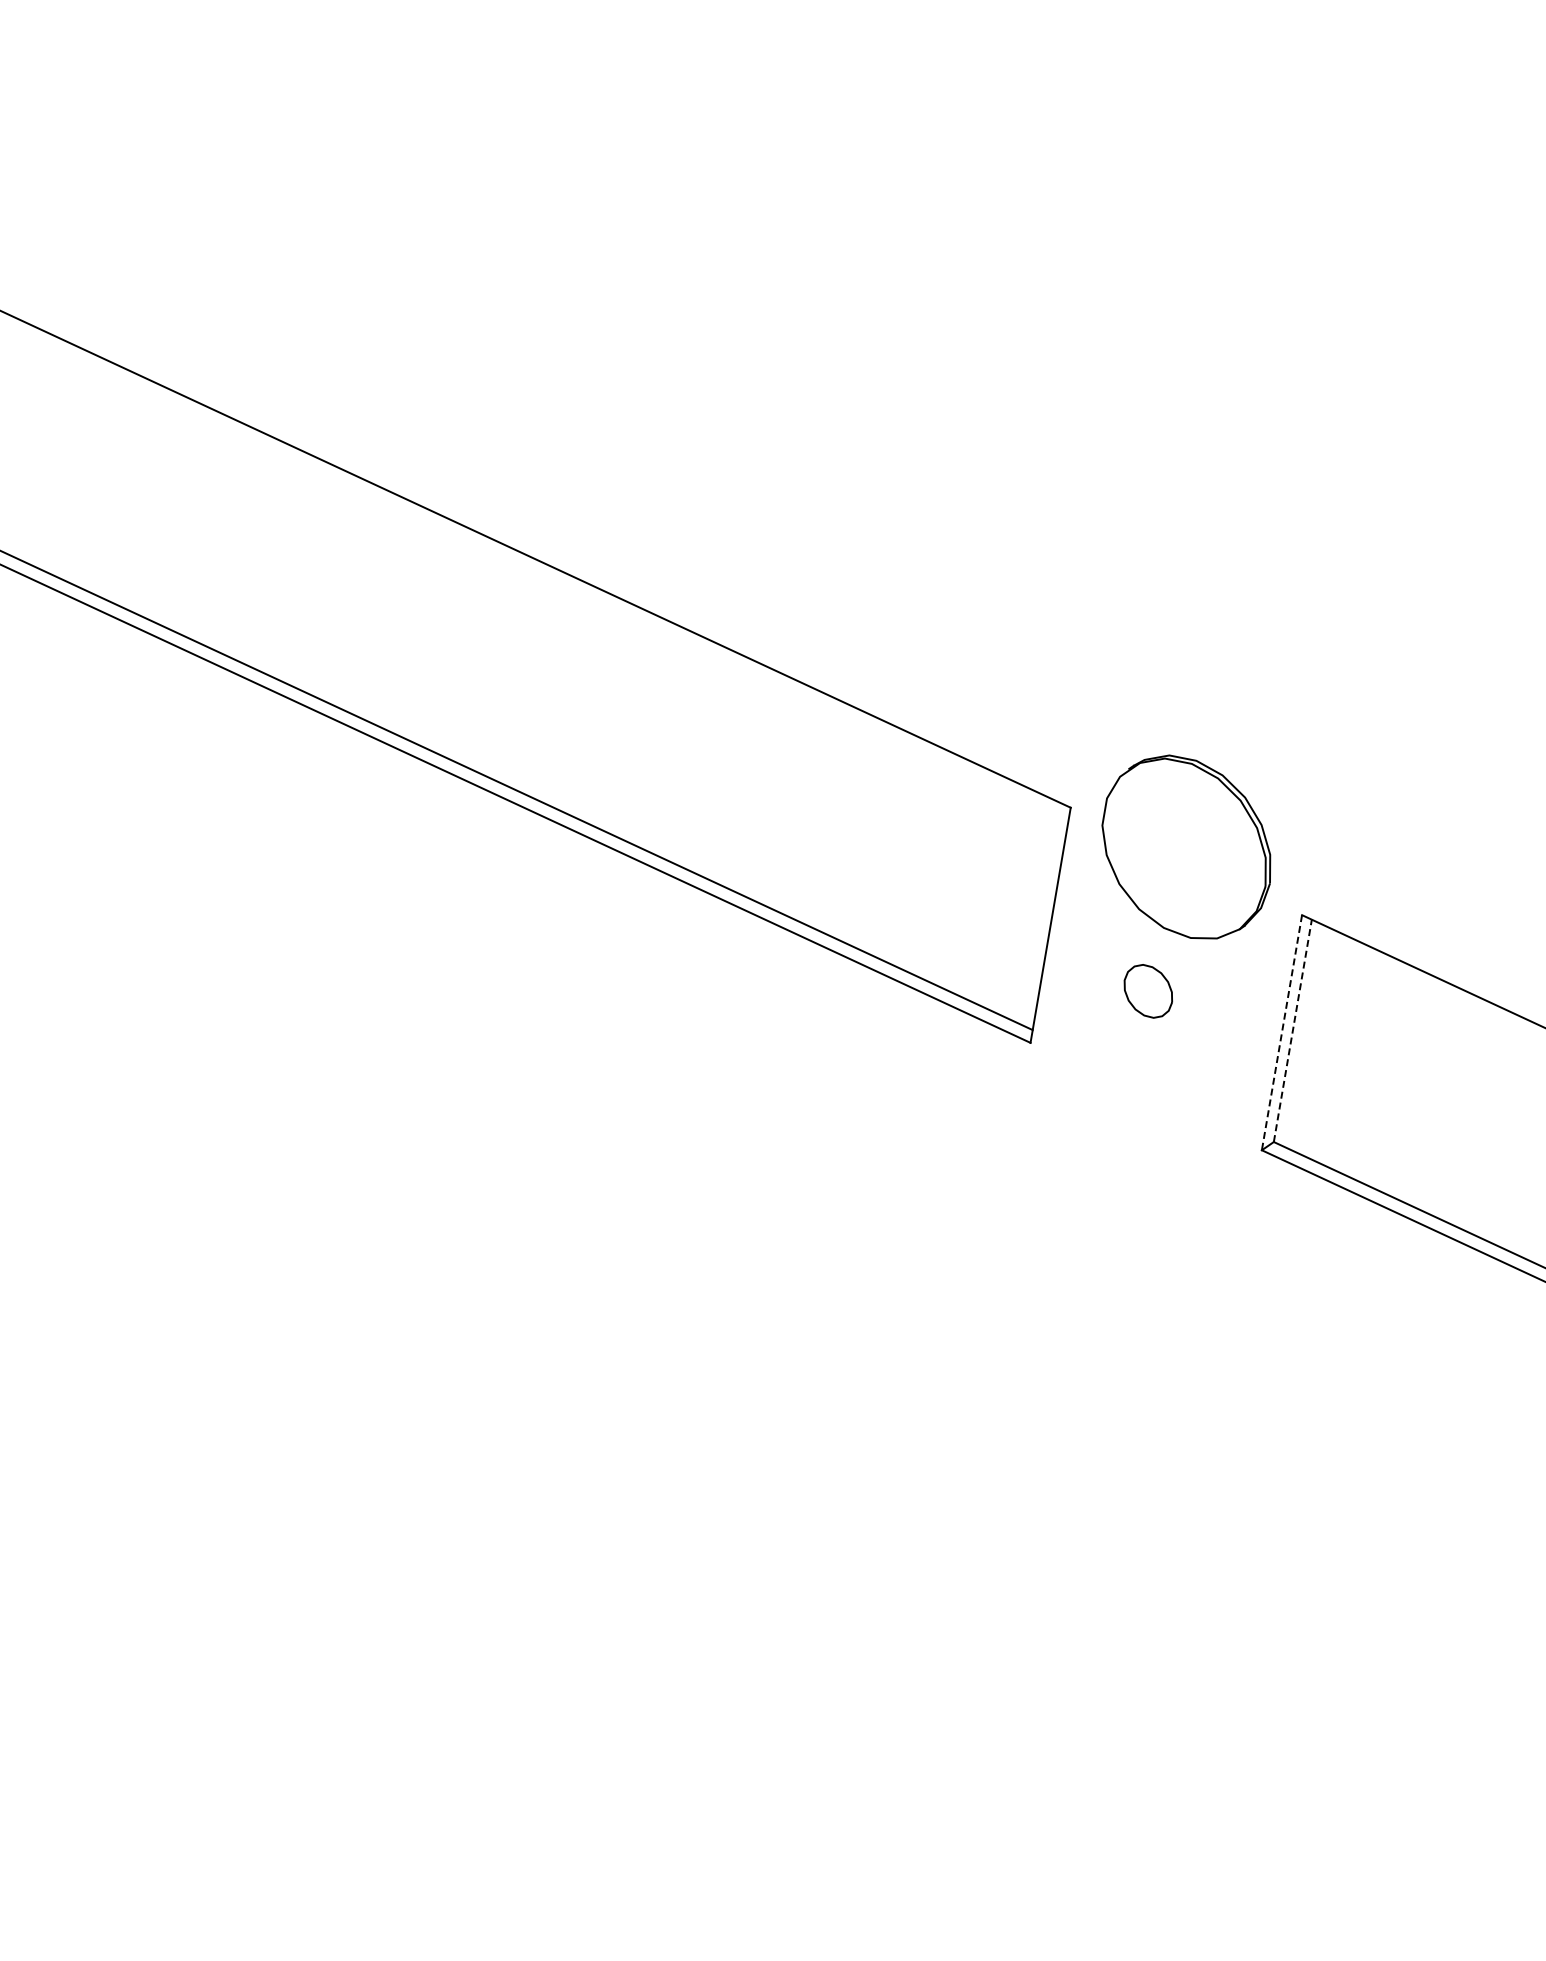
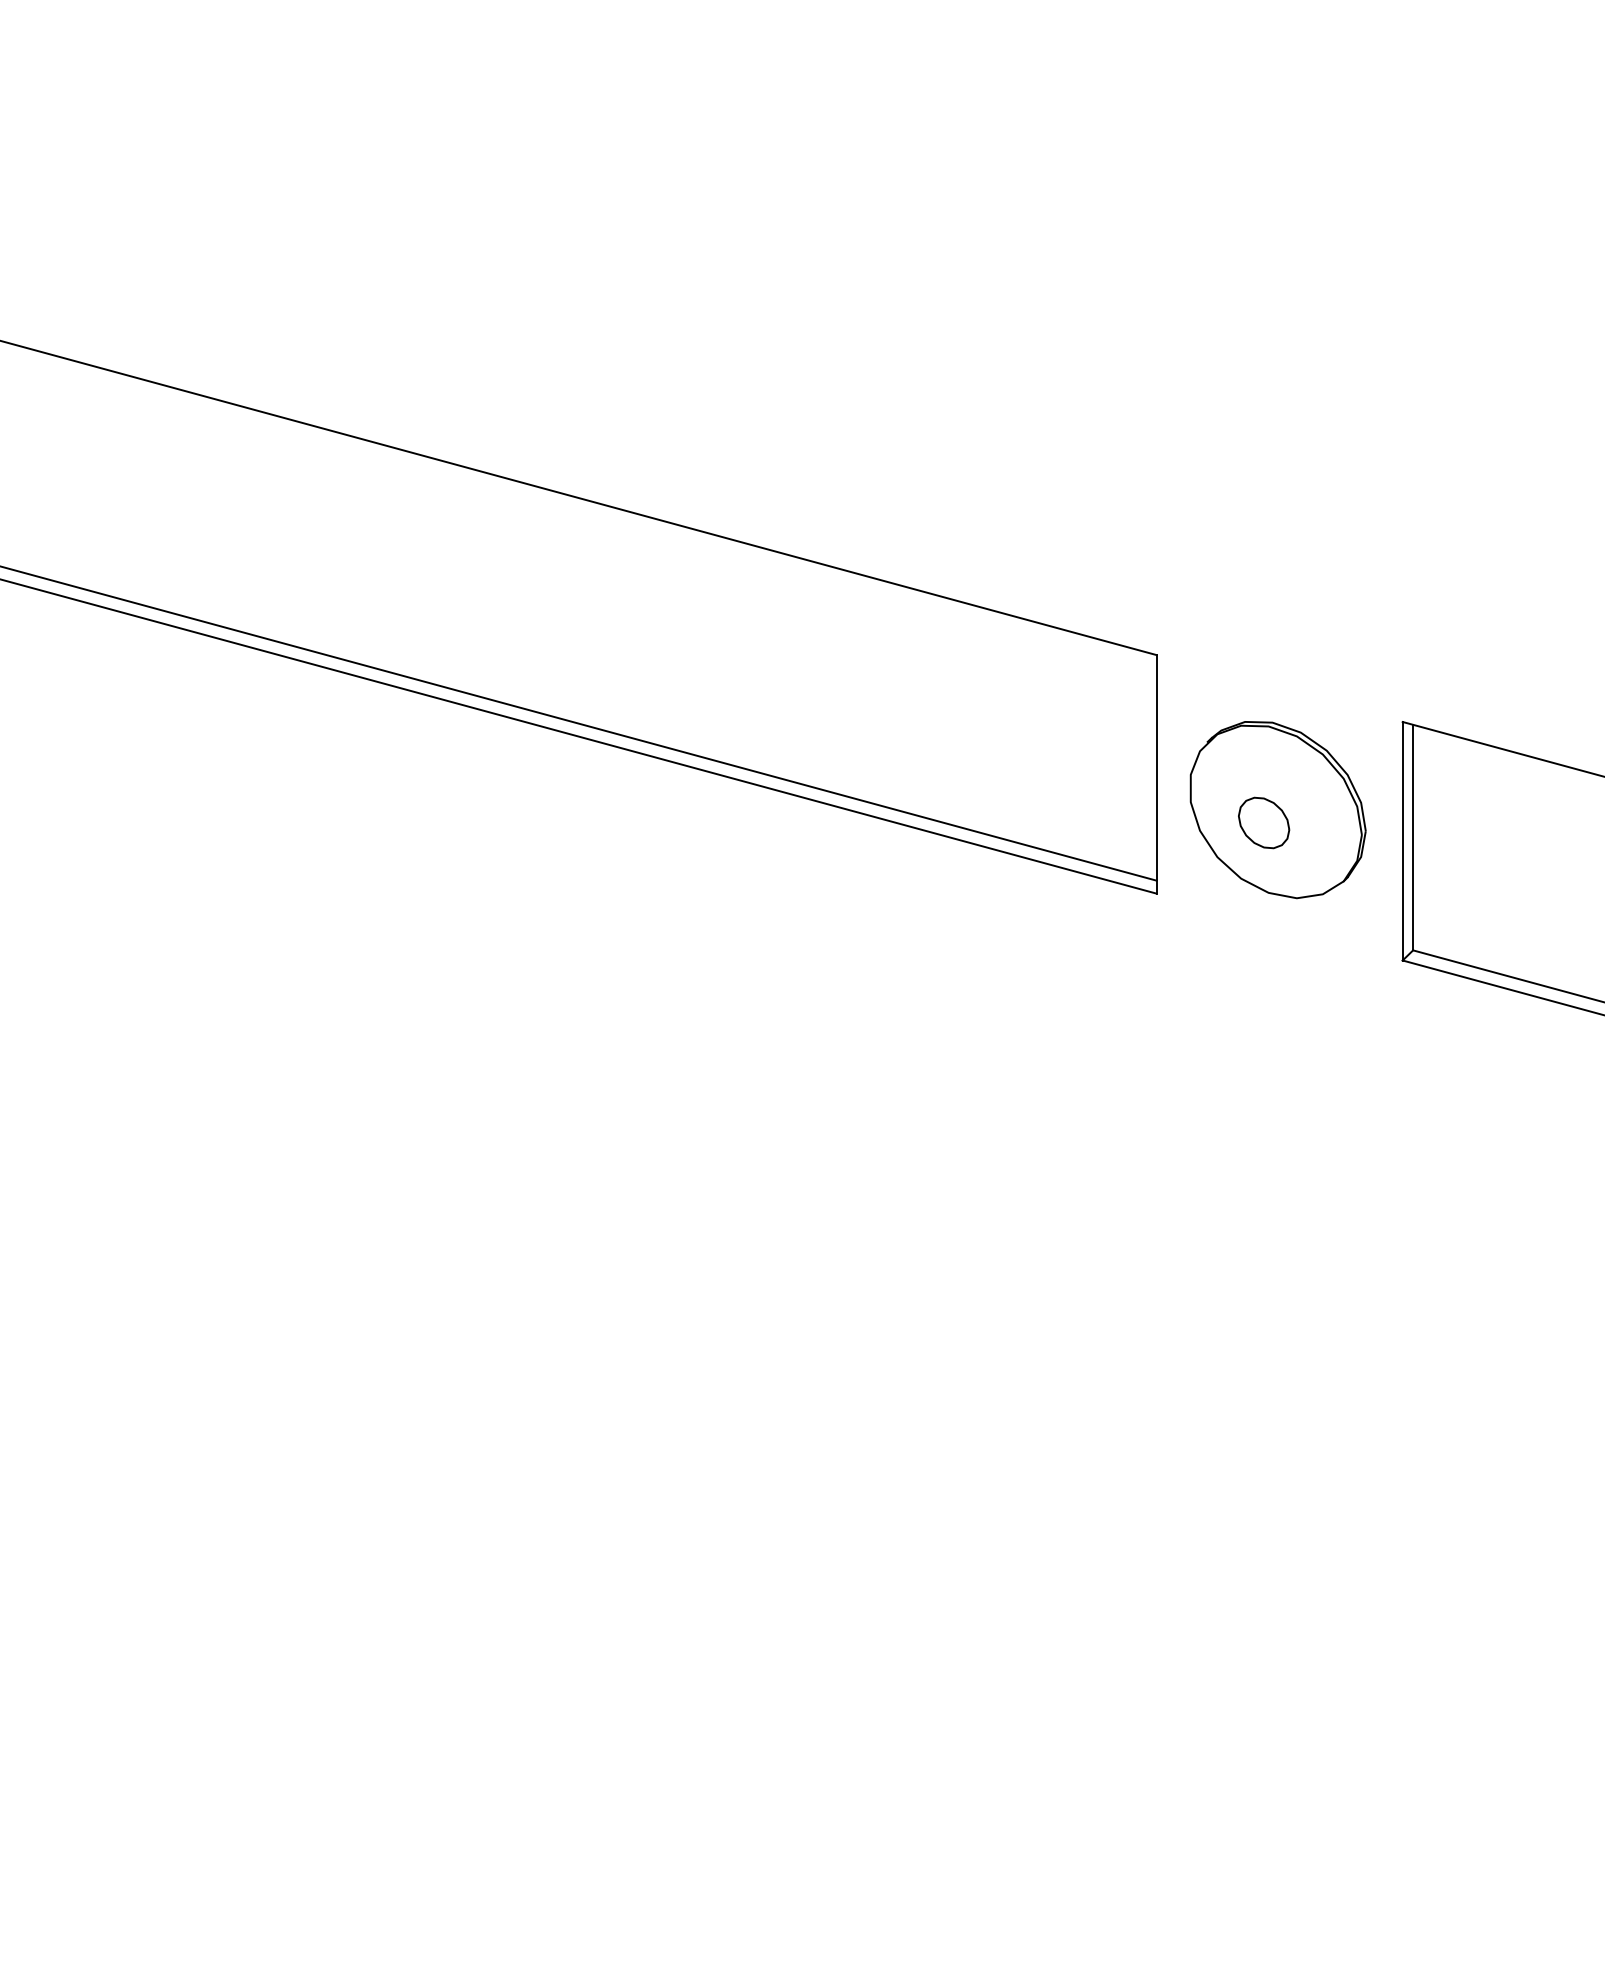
part: (1186, 848) -> (1277, 810), moved
line: (1293, 1030) -> (1413, 837), dashed -> solid
line: (1281, 1032) -> (1402, 841), dashed -> solid

